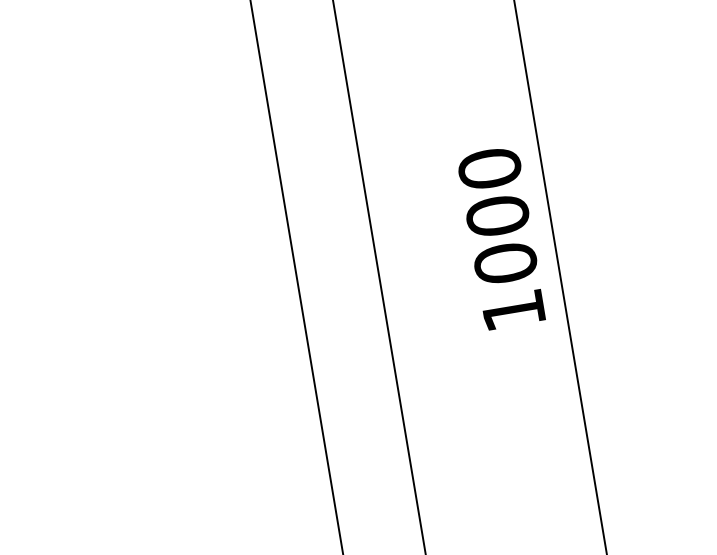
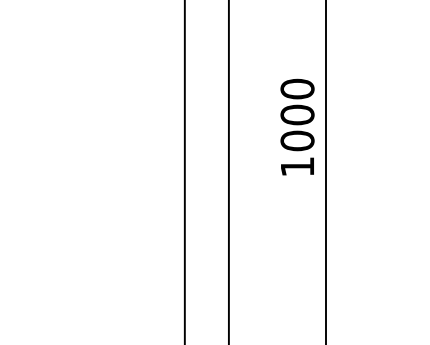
text: (501, 236) -> (297, 126), moved

